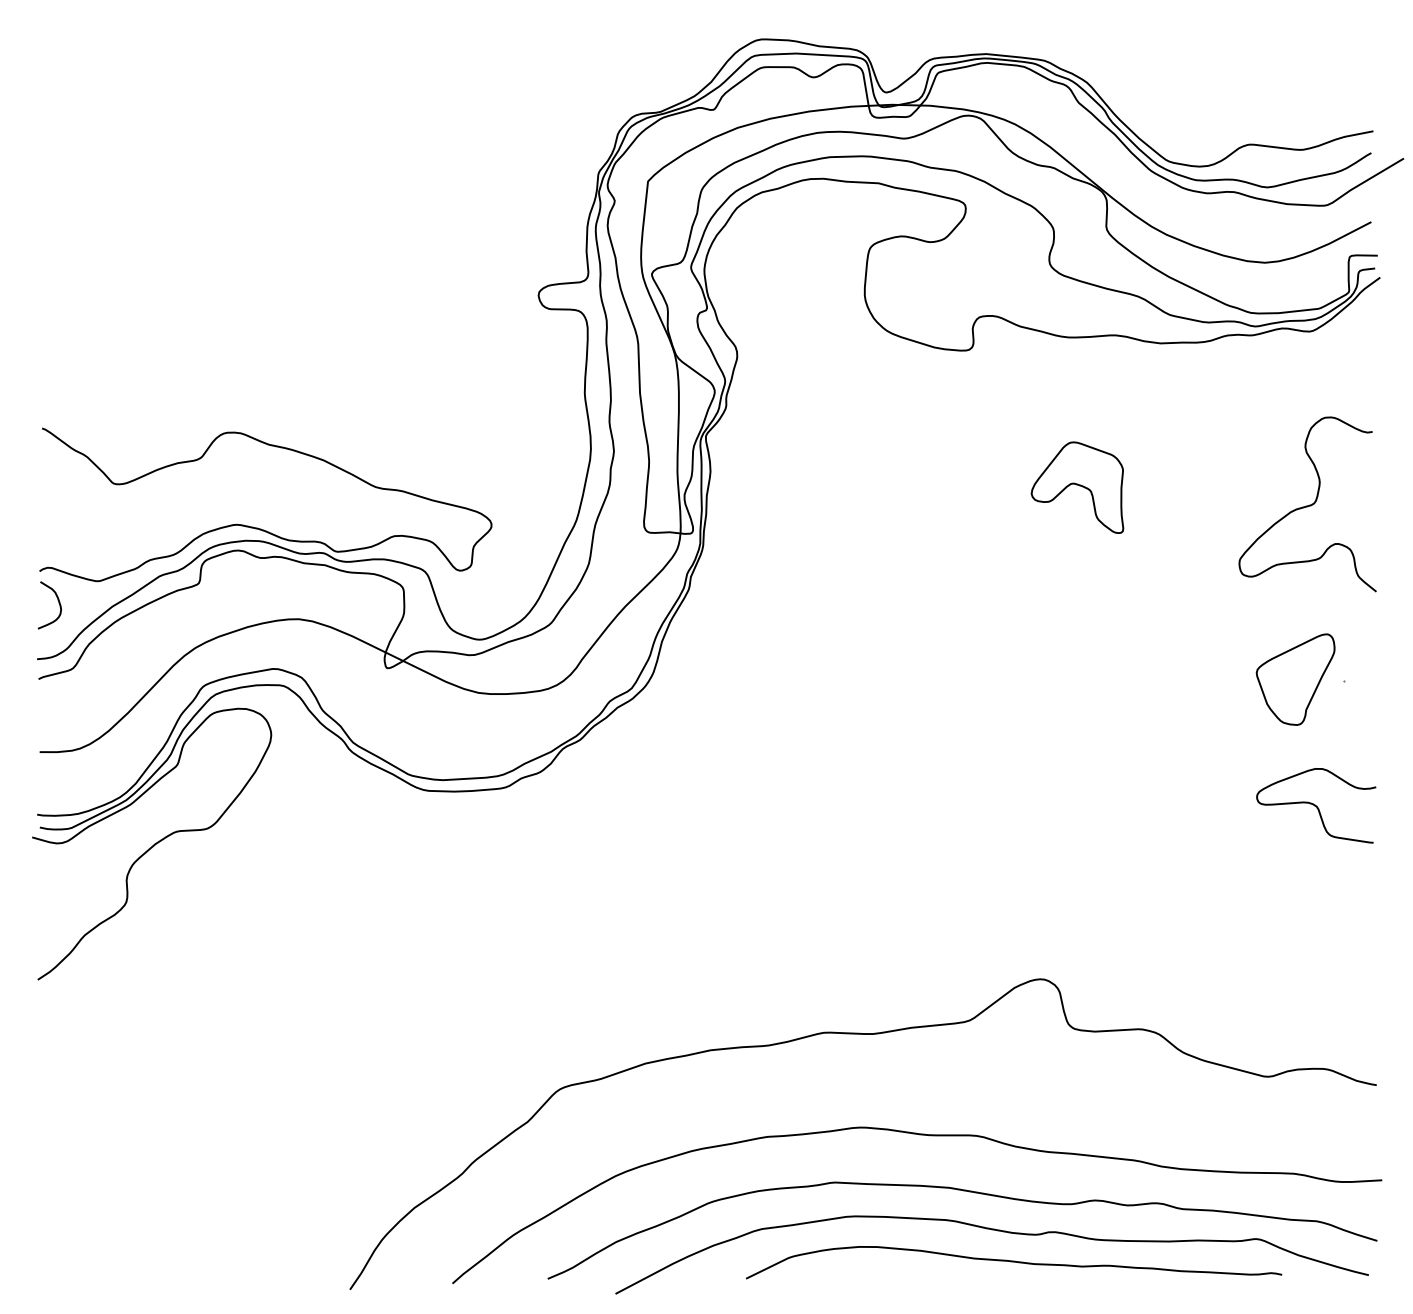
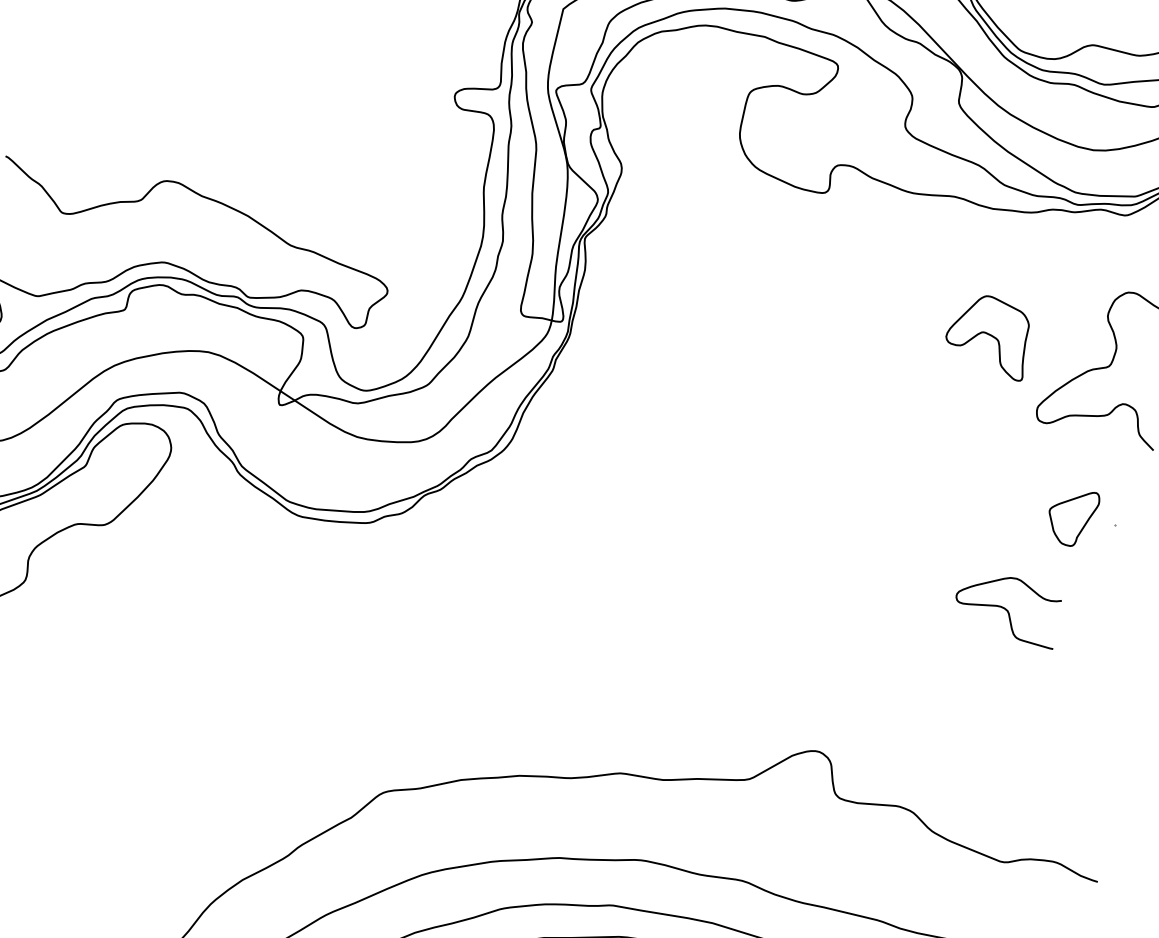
part: (1077, 487) -> (987, 336), moved
part: (1295, 679) -> (1072, 518), size x0.7
curve: (1316, 805) -> (1007, 610), moved

